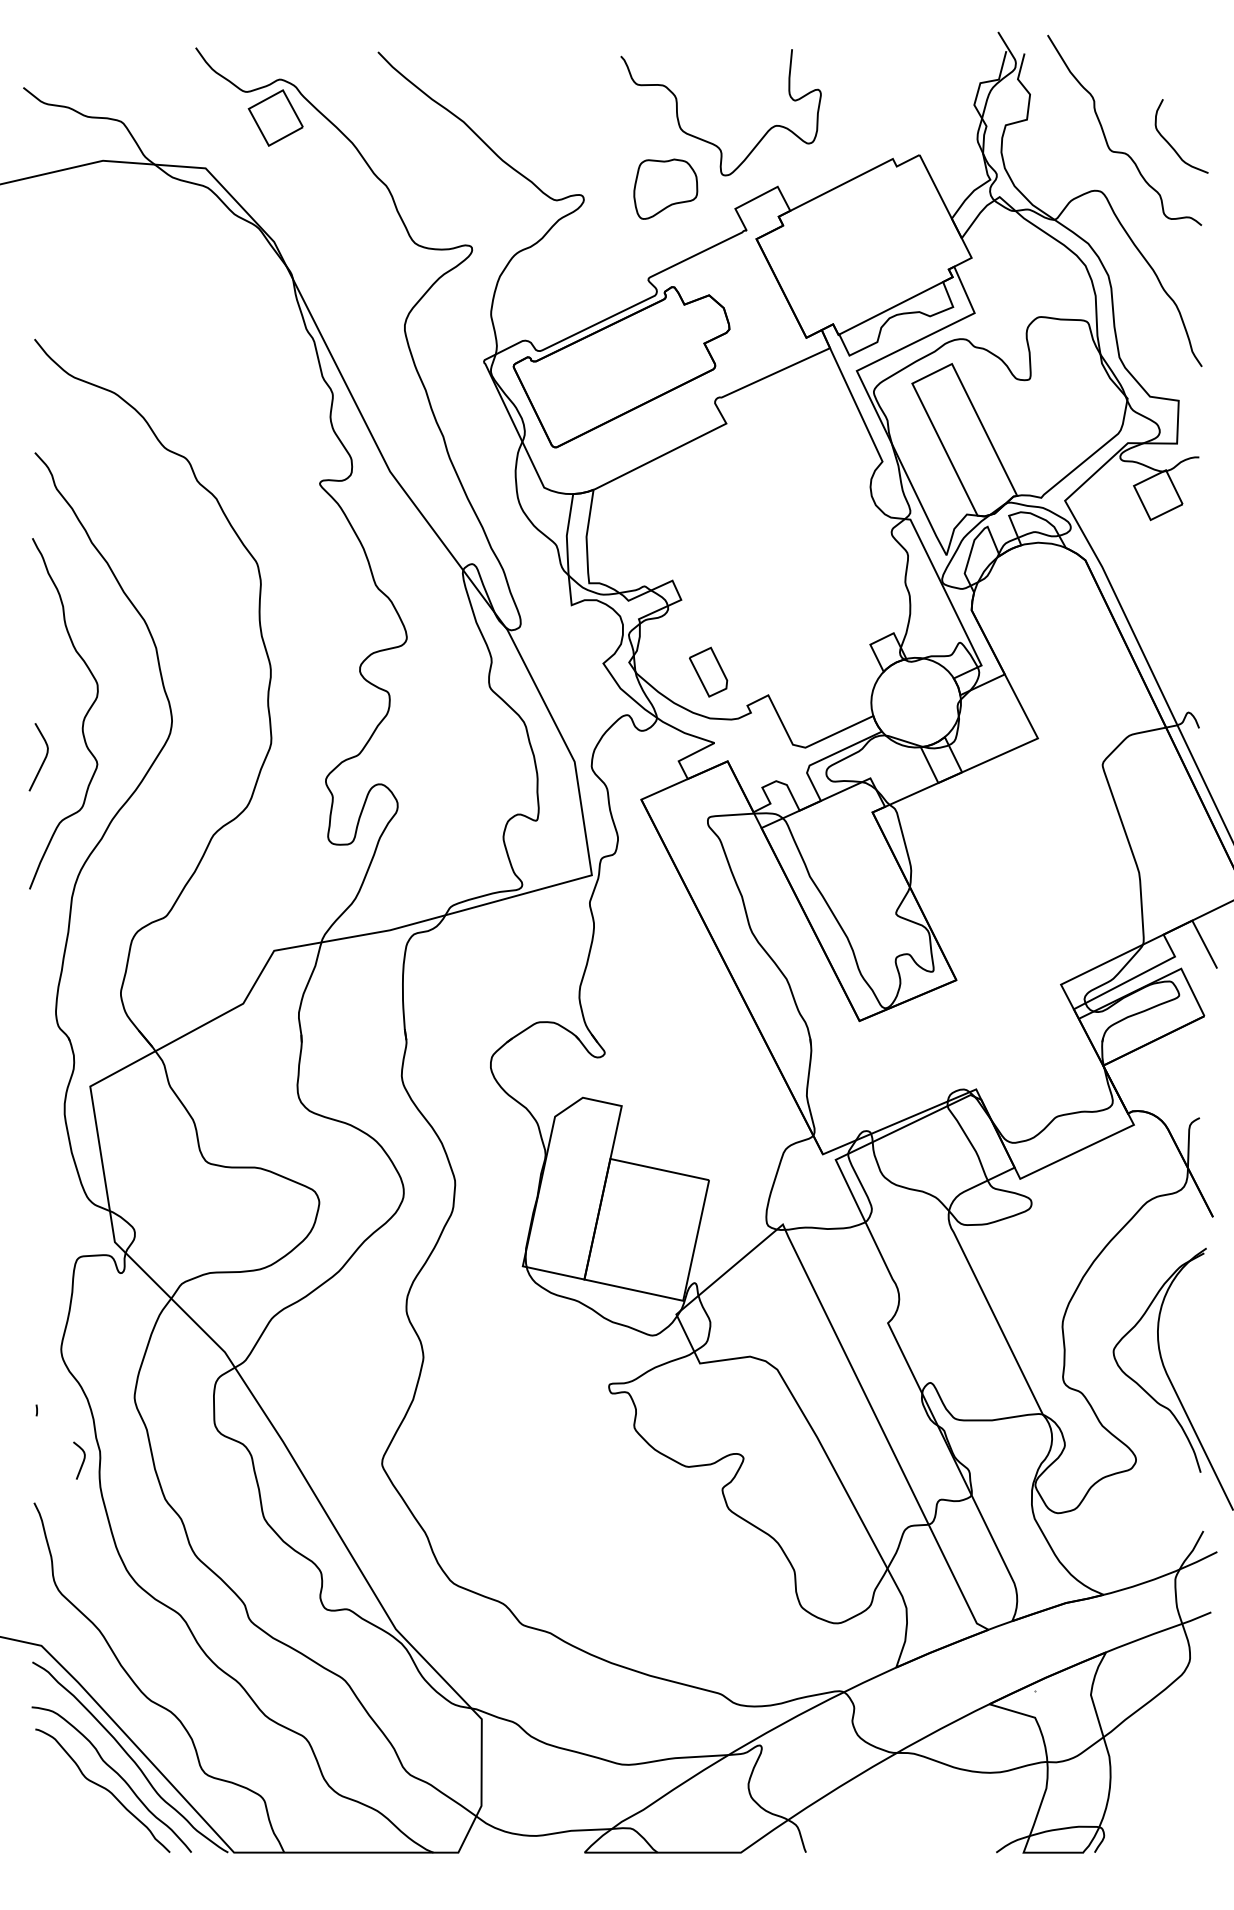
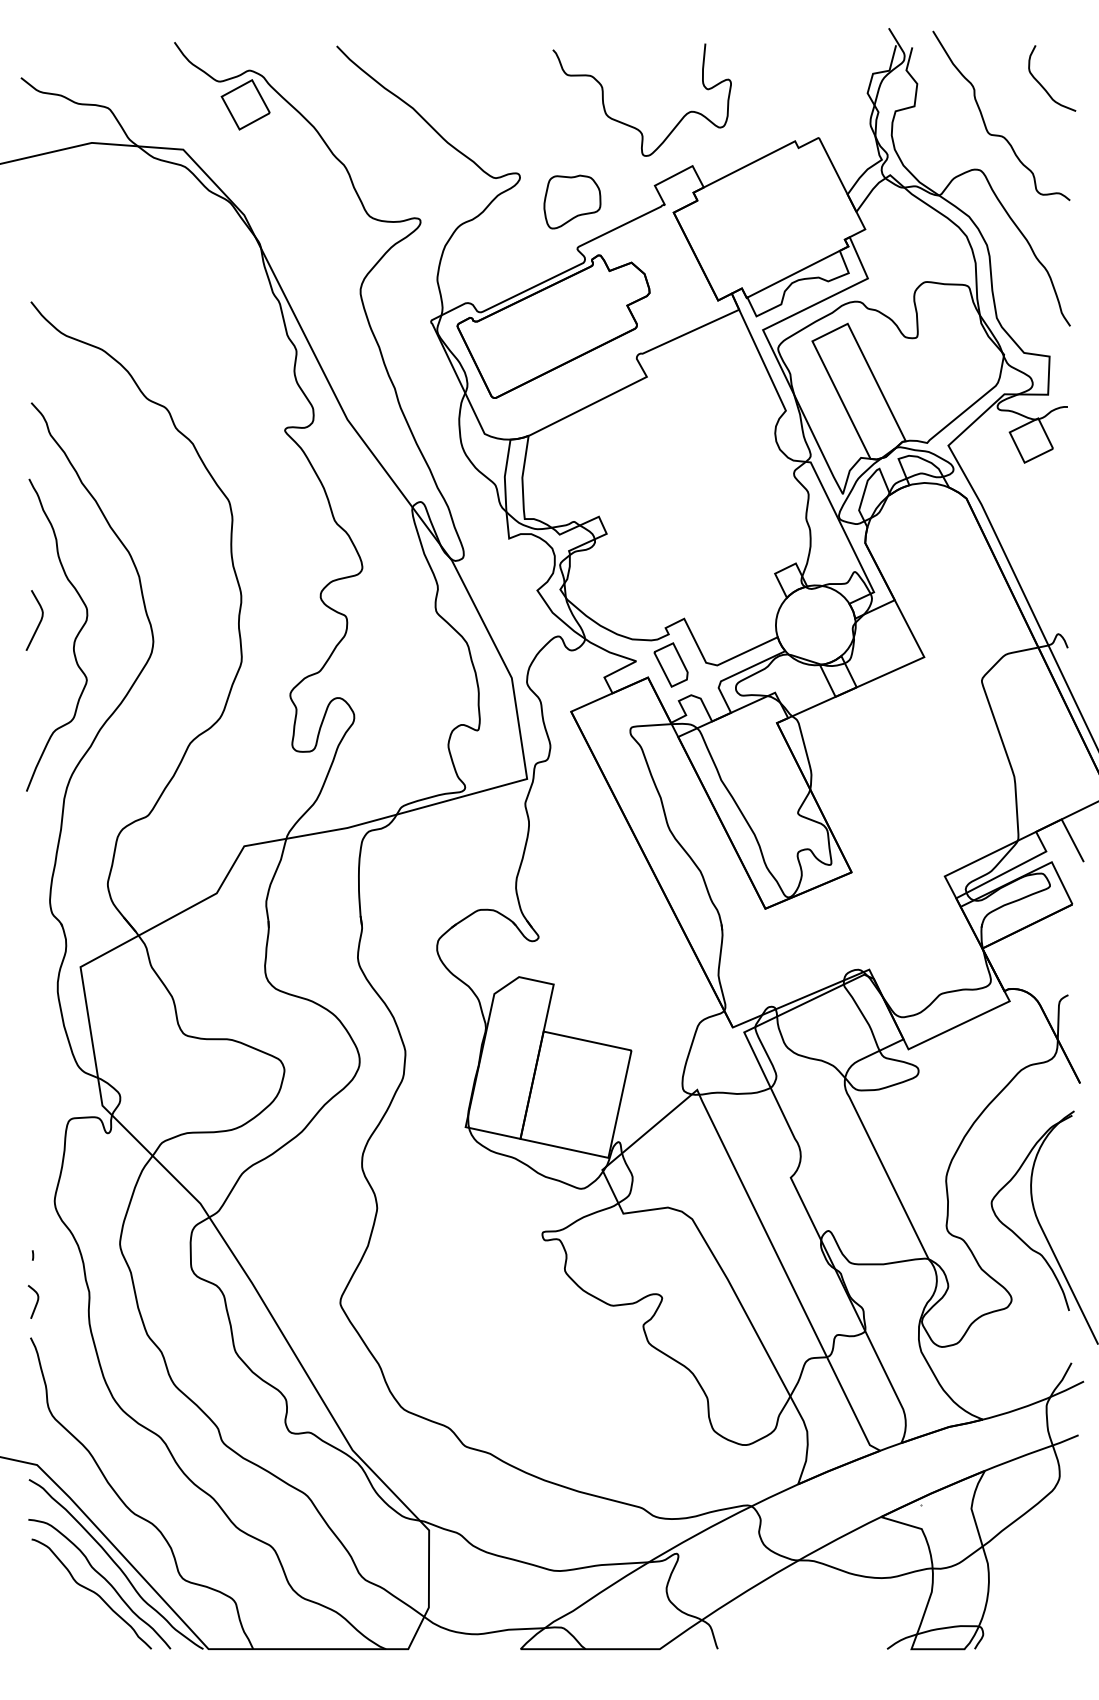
curve: (1169, 142) -> (1041, 83), moved
part: (665, 188) -> (572, 201), moved
part: (708, 671) -> (671, 664), moved
curve: (43, 759) -> (38, 622), moved
curve: (82, 1461) -> (36, 1302), moved

